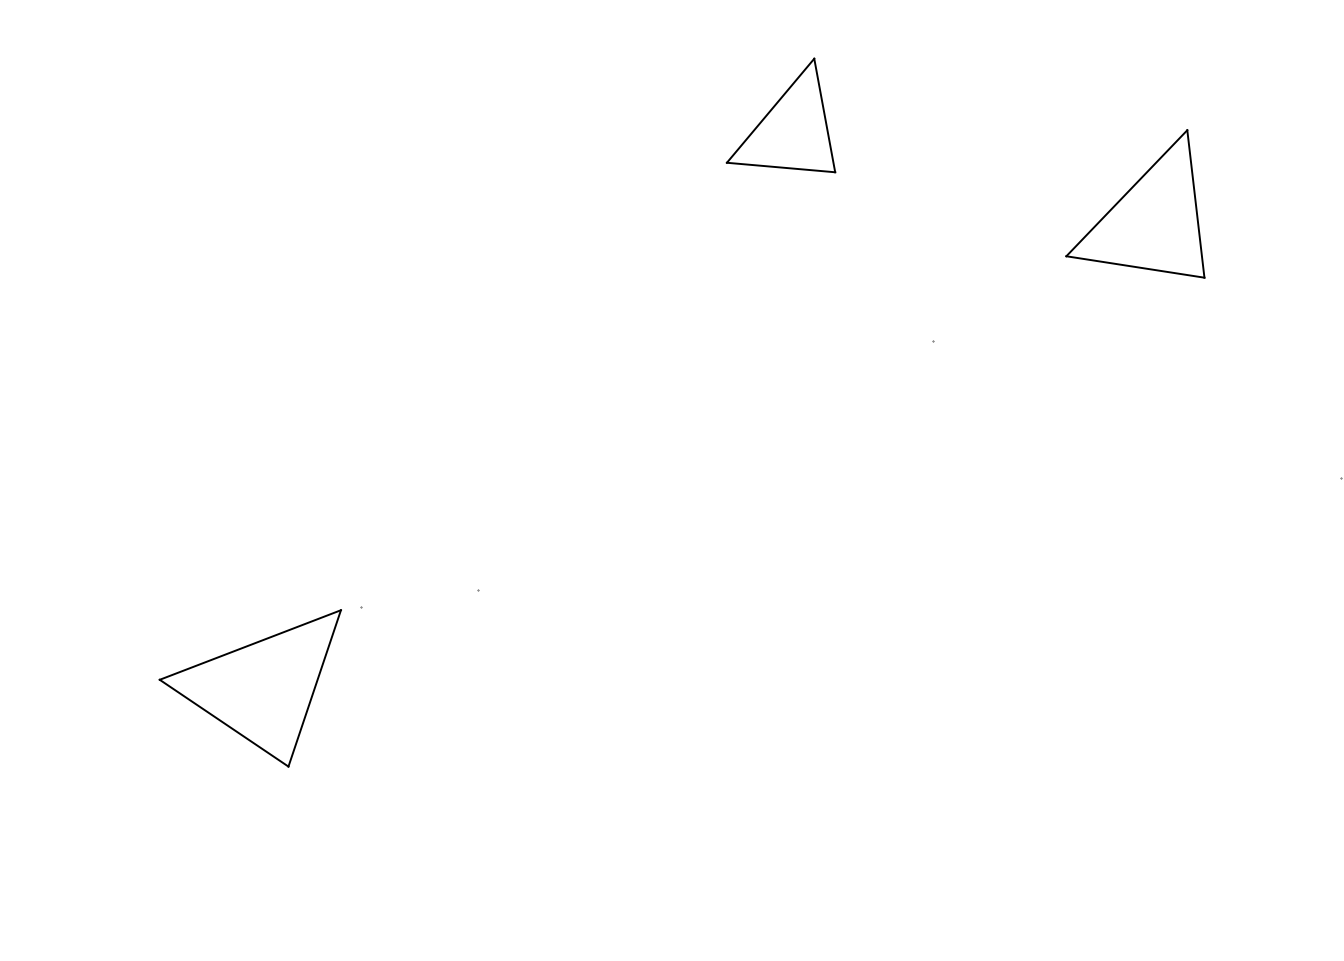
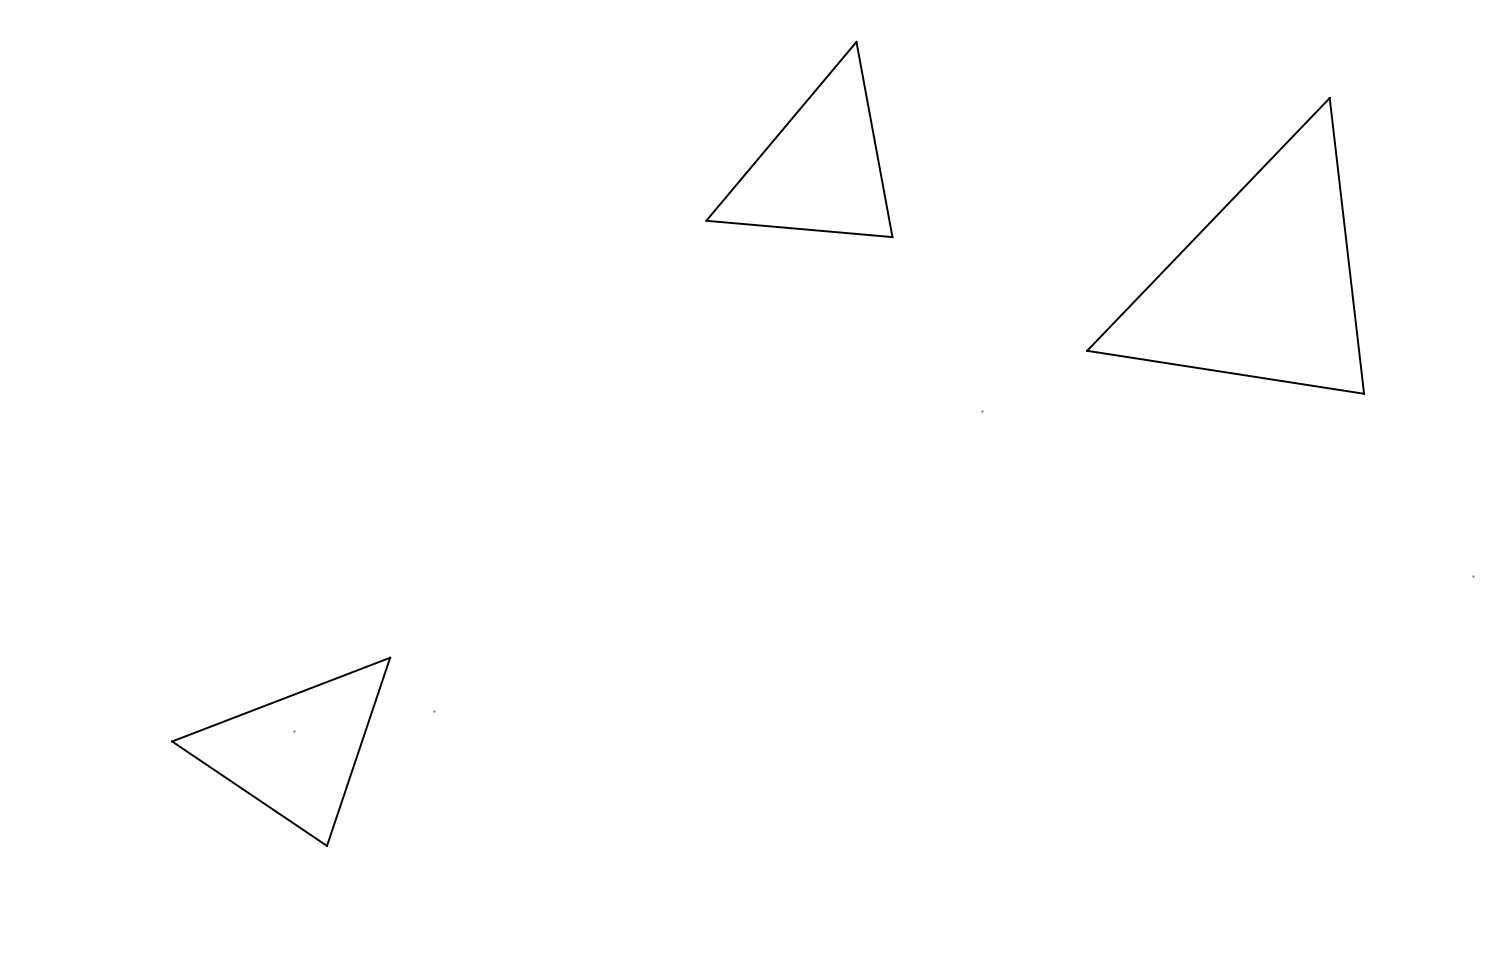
part: (780, 115) -> (798, 139), size x1.43
part: (1135, 203) -> (1225, 245), size x1.67
part: (249, 688) -> (280, 751), moved

